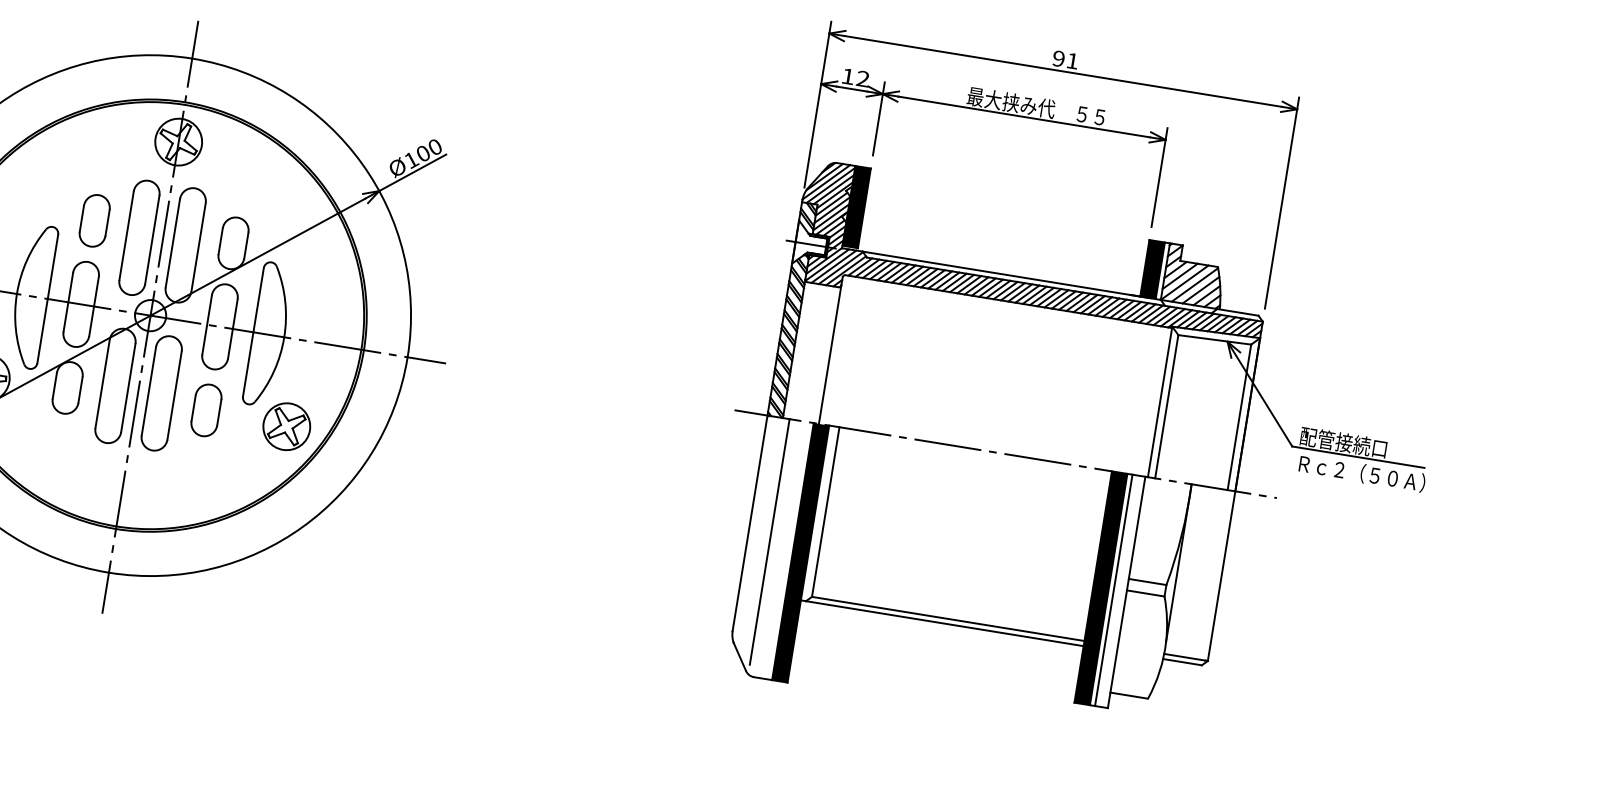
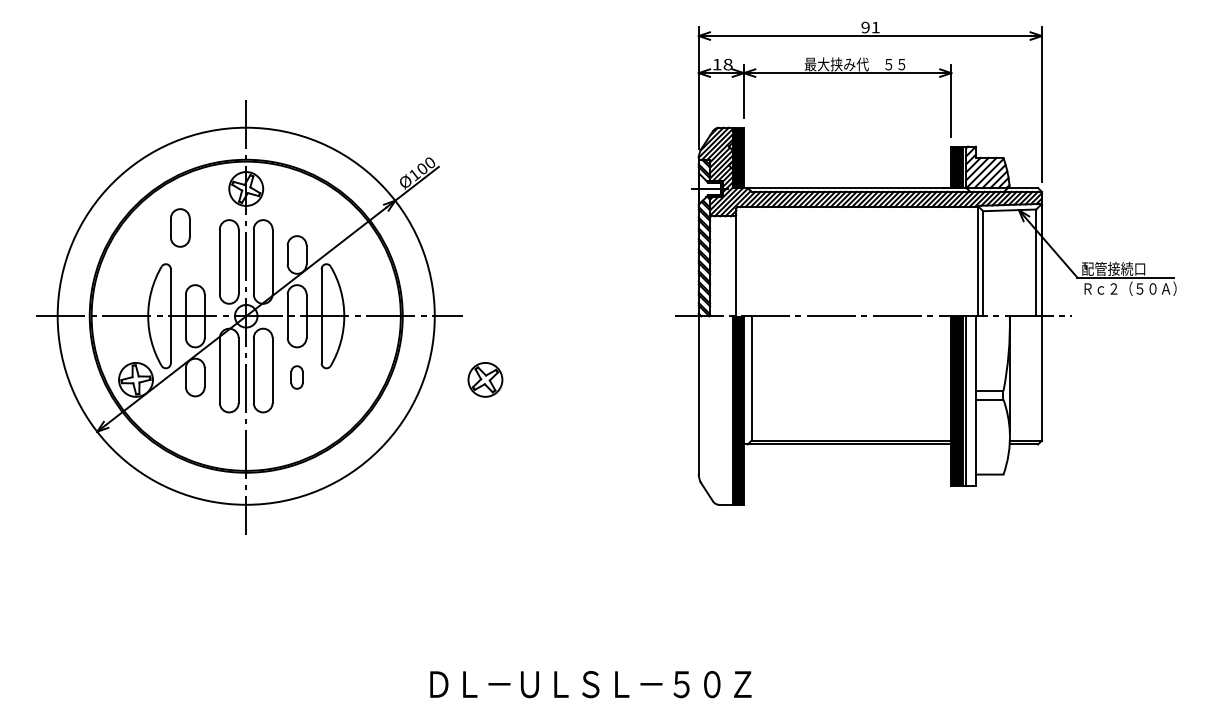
text: (862, 78) -> (727, 64), 12 -> 18
part: (95, 220) -> (180, 227), moved
part: (205, 410) -> (296, 377), size x0.6
part: (286, 426) -> (485, 379), moved
line: (769, 542) -> (714, 406), removed

